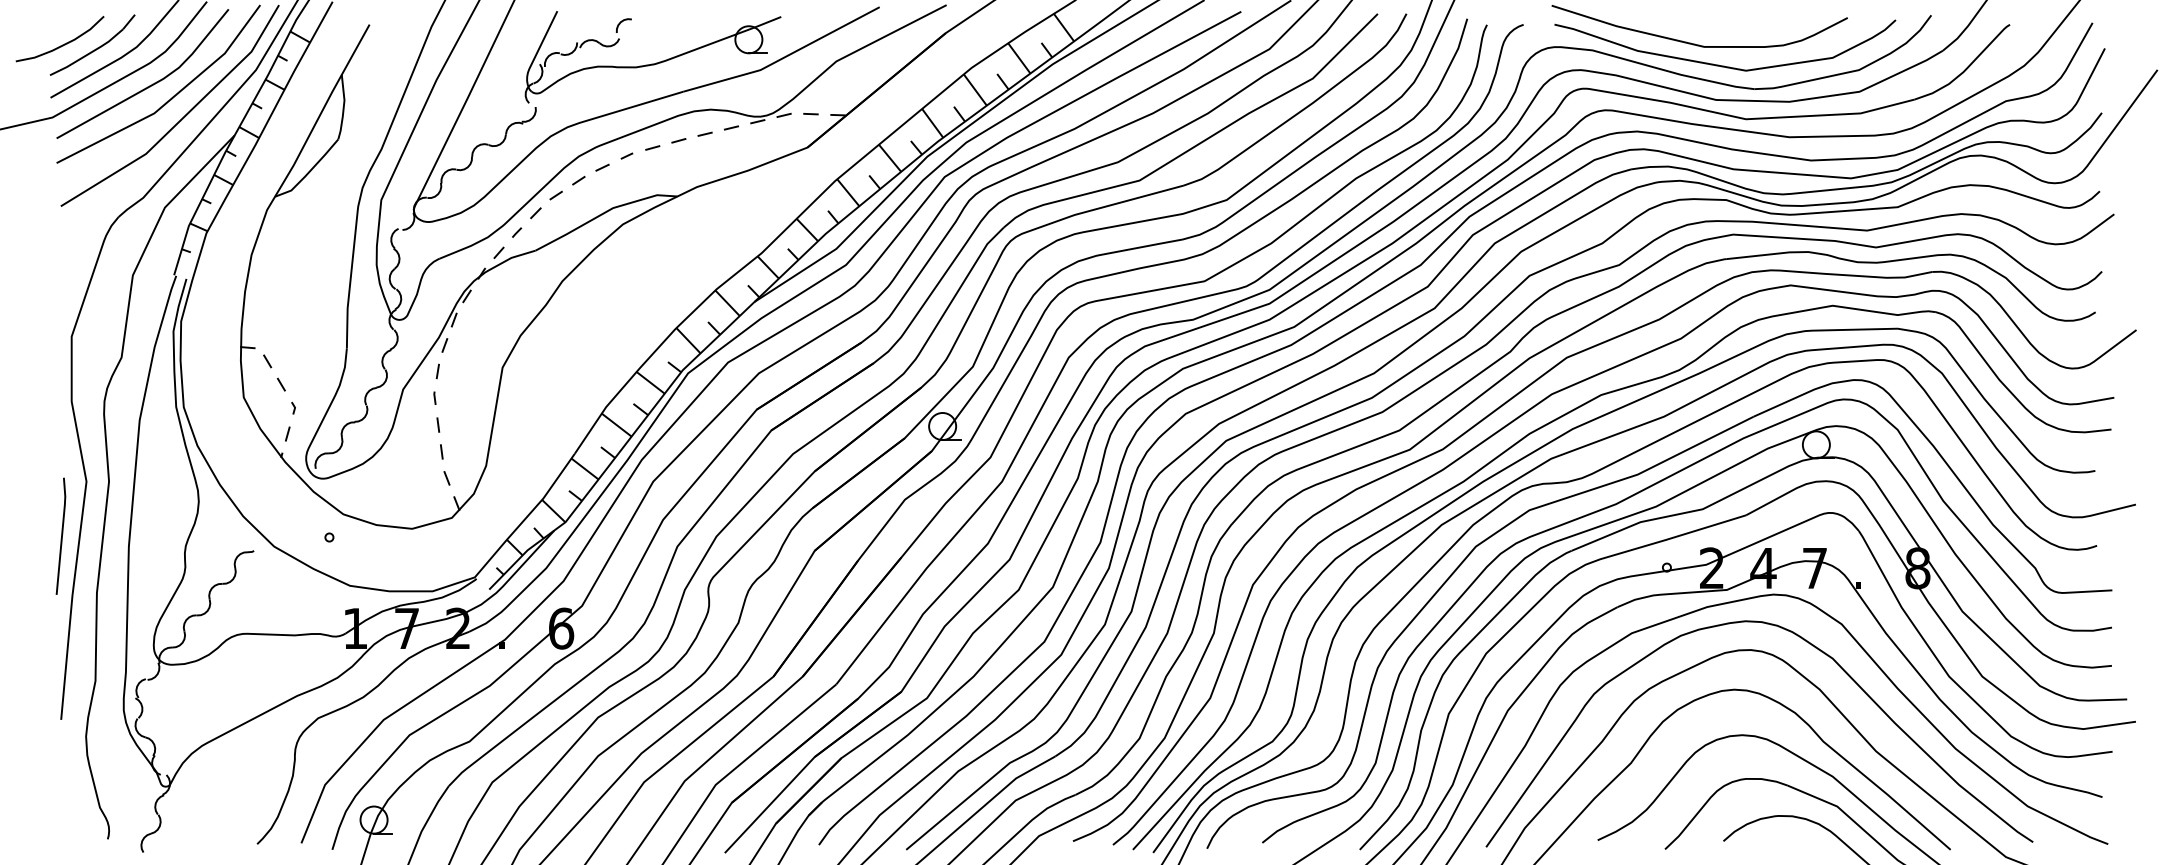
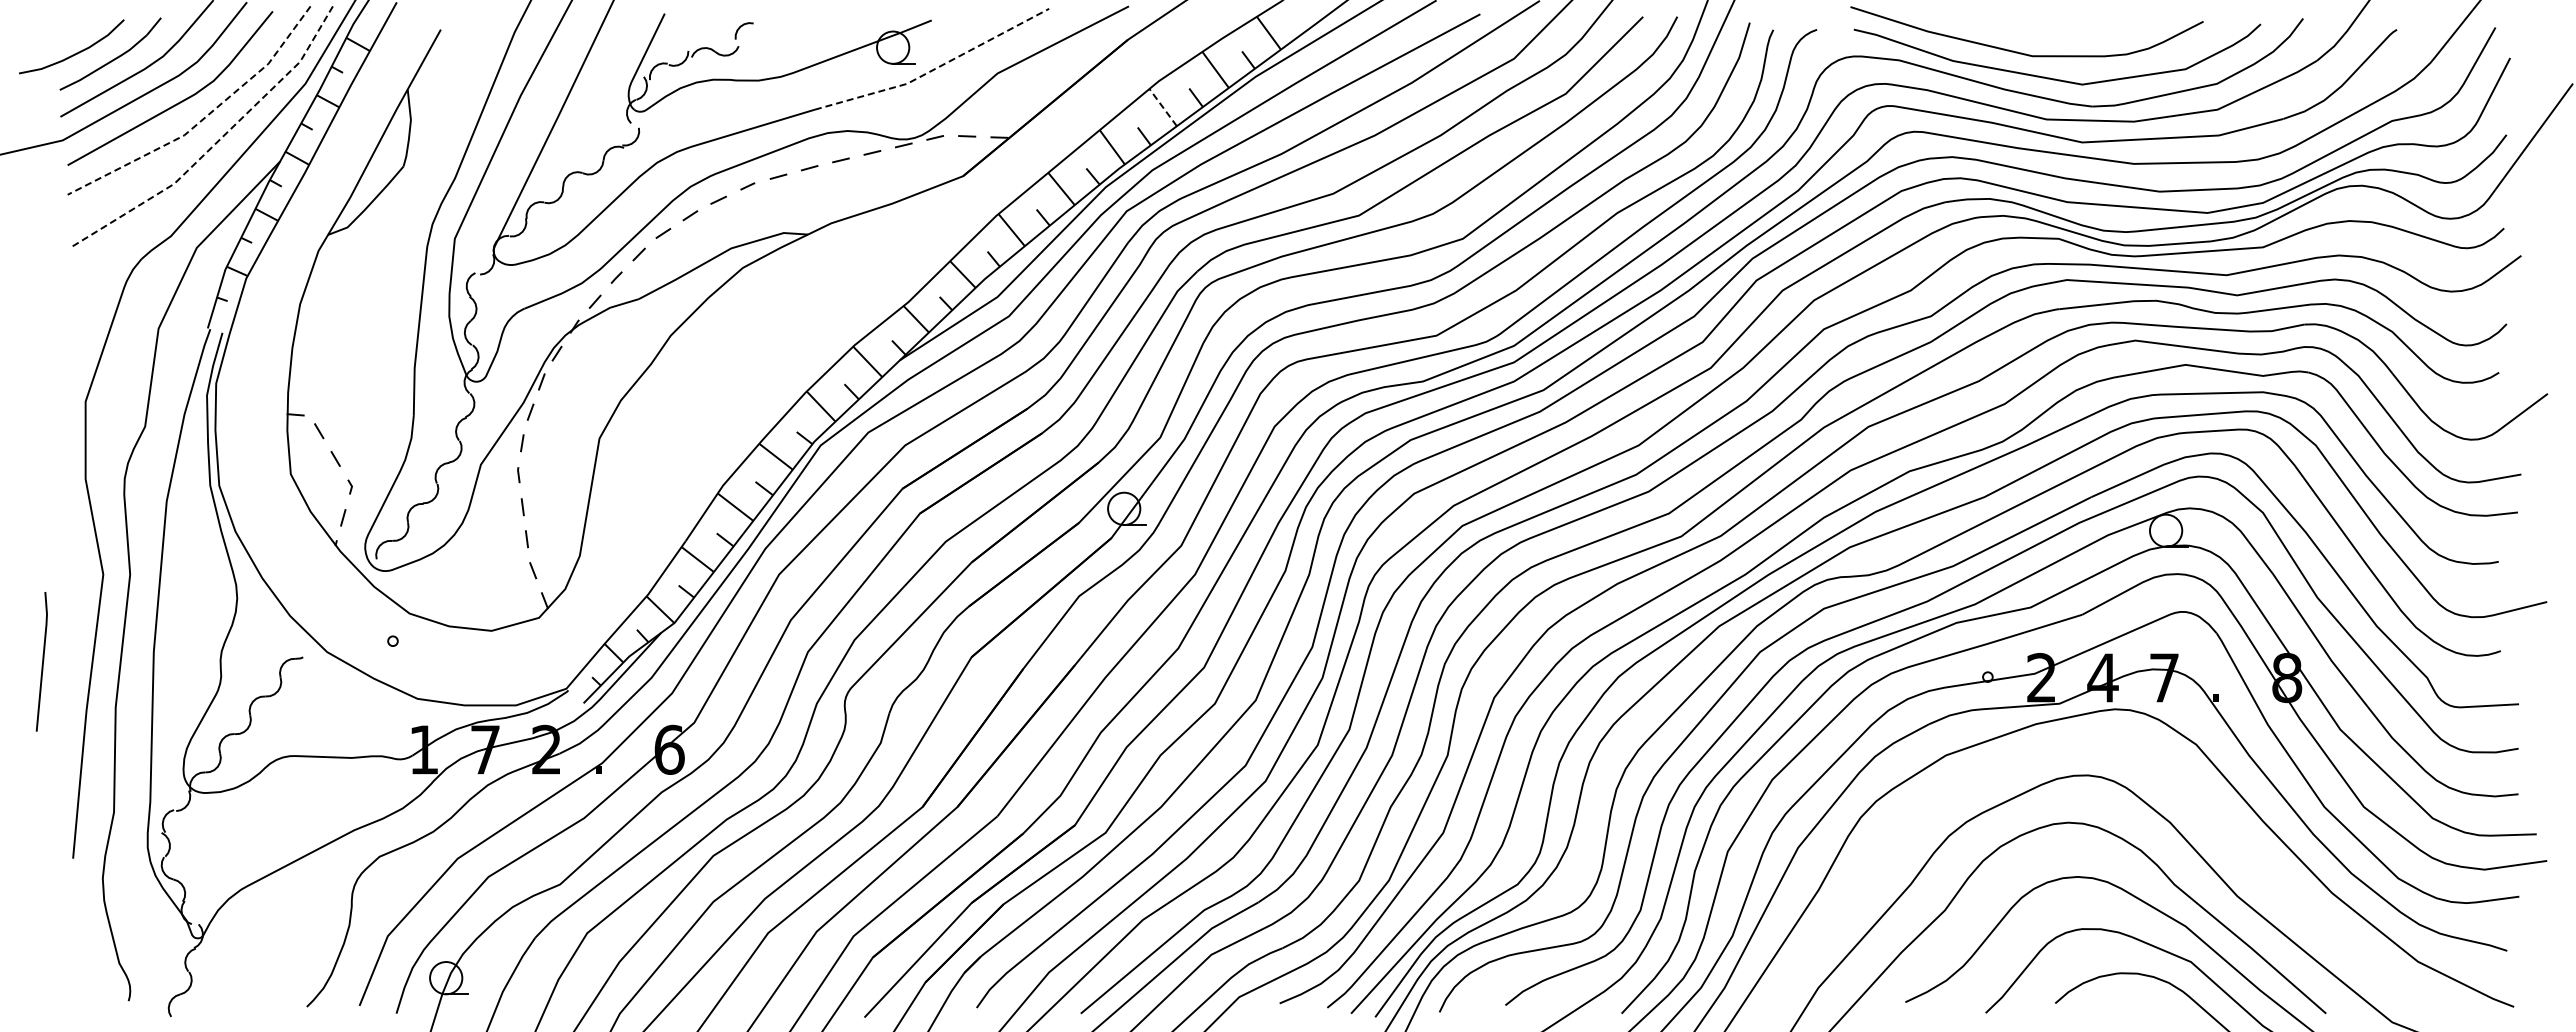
line: (784, 57) -> (935, 68), solid -> dashed
line: (974, 89) -> (1162, 107), solid -> dashed
line: (170, 99) -> (203, 118), solid -> dashed
line: (182, 119) -> (217, 142), solid -> dashed
line: (61, 536) -> (42, 661), moved
curve: (1815, 648) -> (2165, 773), removed

